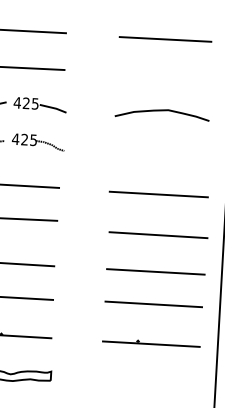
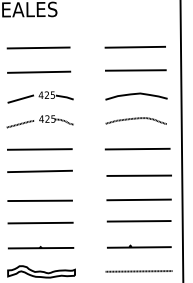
line: (163, 74) -> (135, 70), added
curve: (158, 149) -> (135, 119), added
line: (147, 380) -> (138, 271), added

